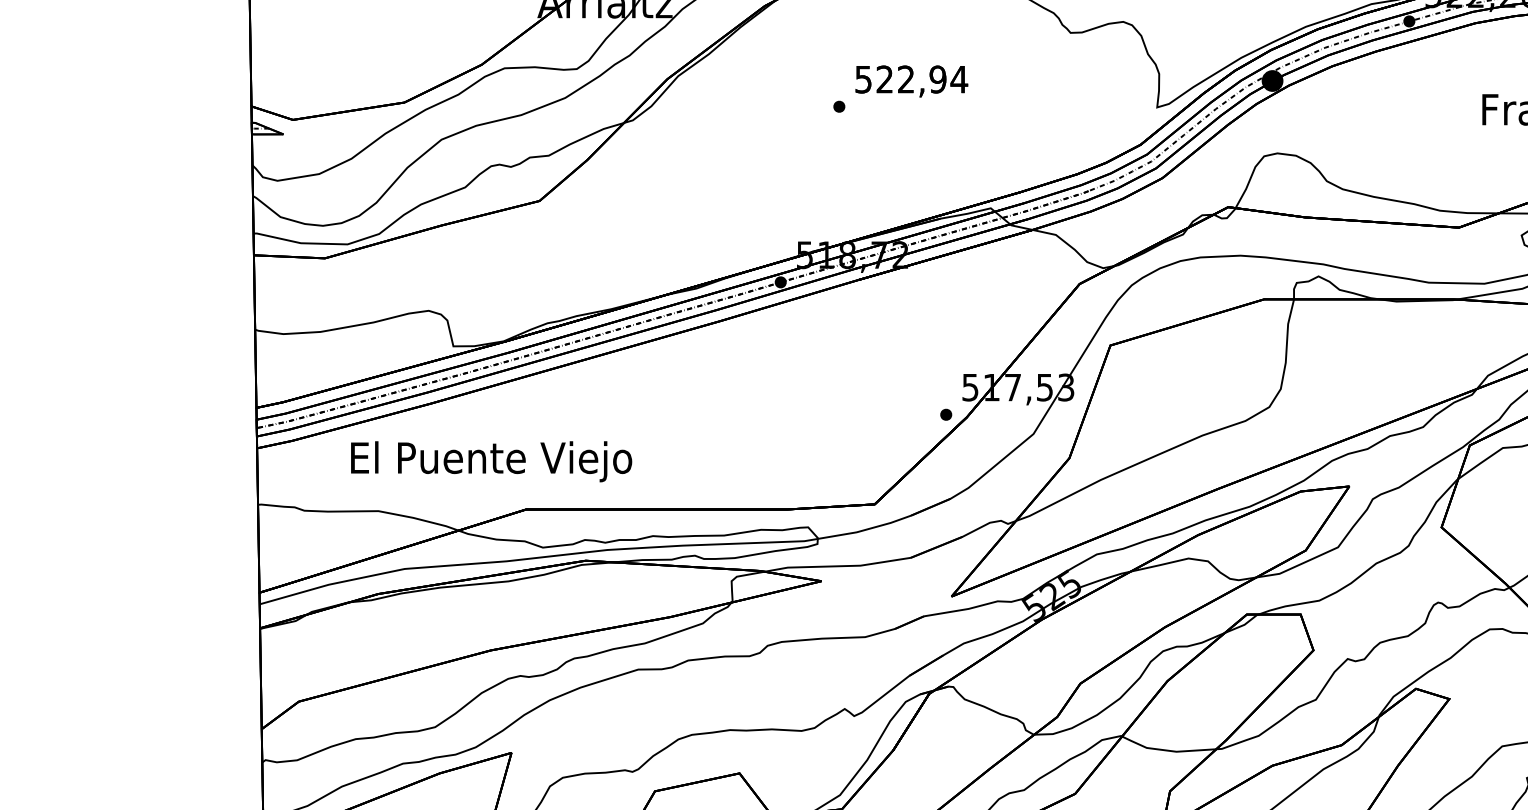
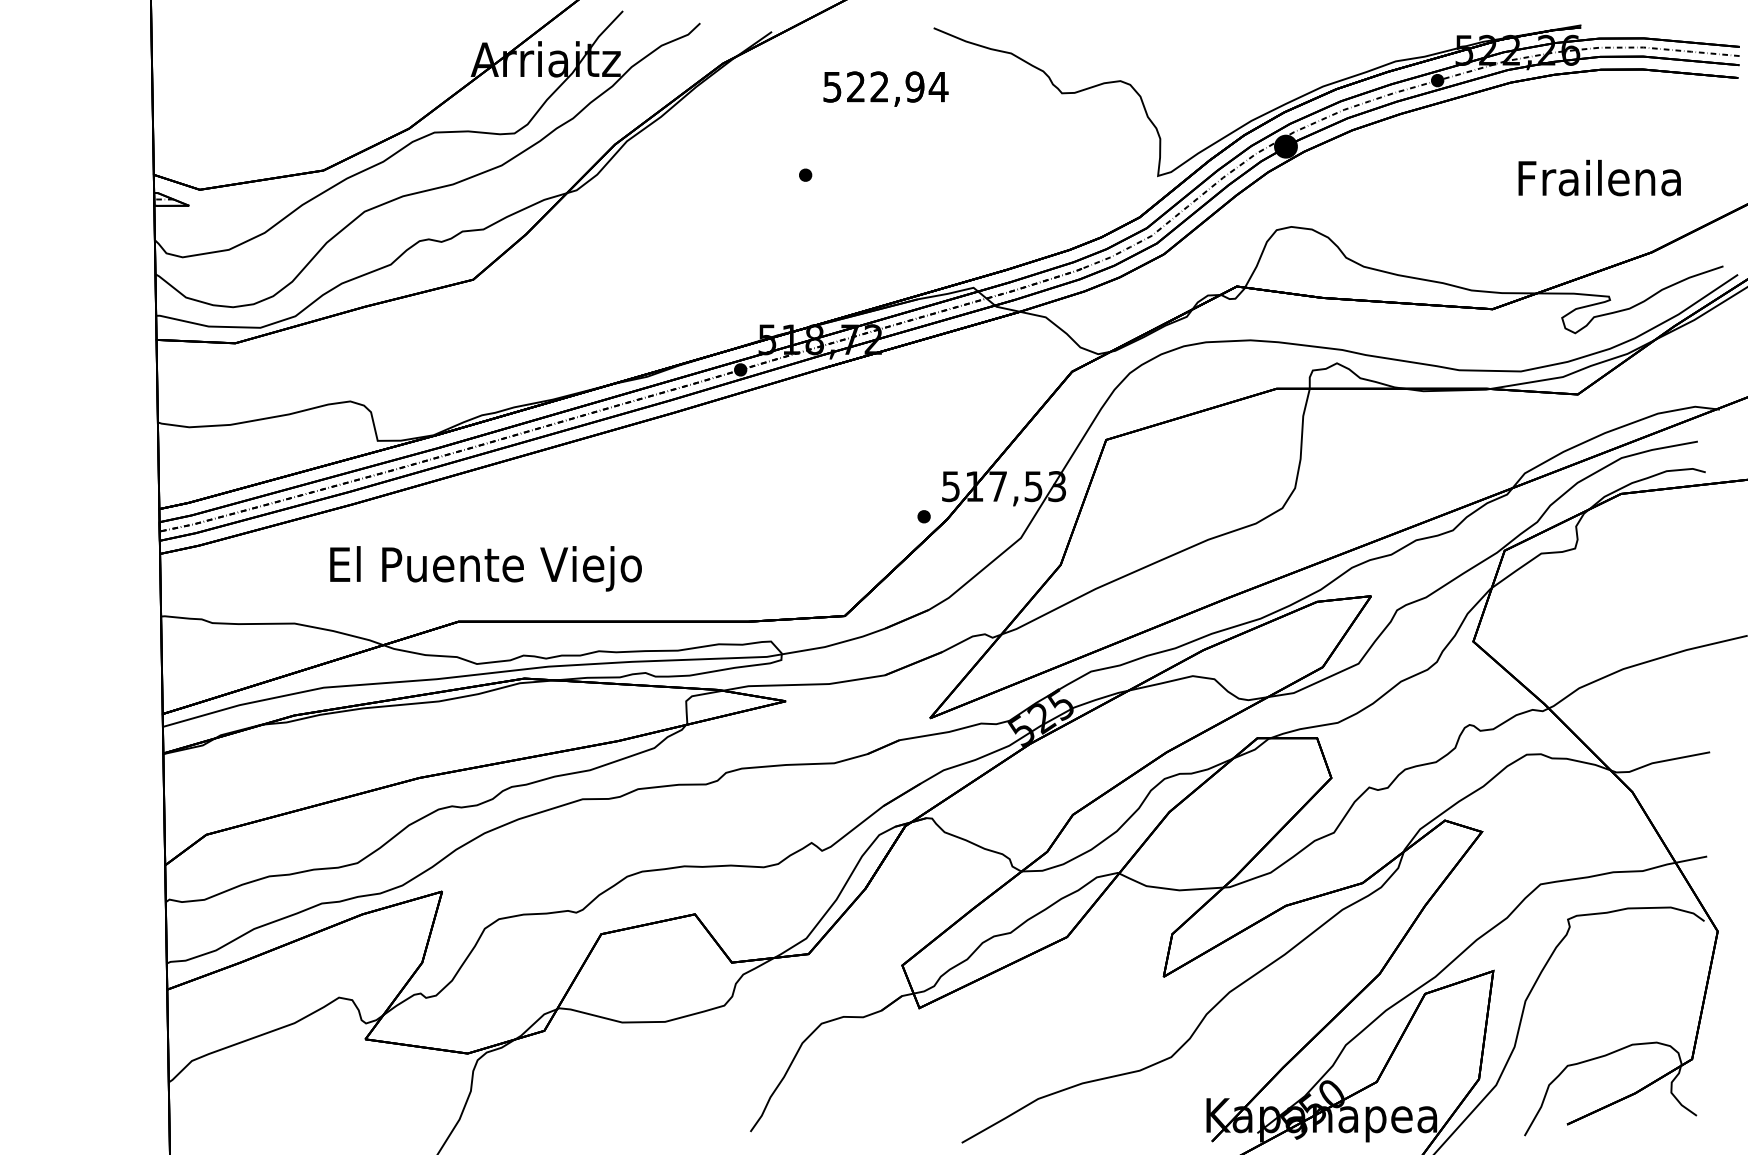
text: (911, 80) -> (885, 88), moved
text: (491, 461) -> (485, 568), moved

